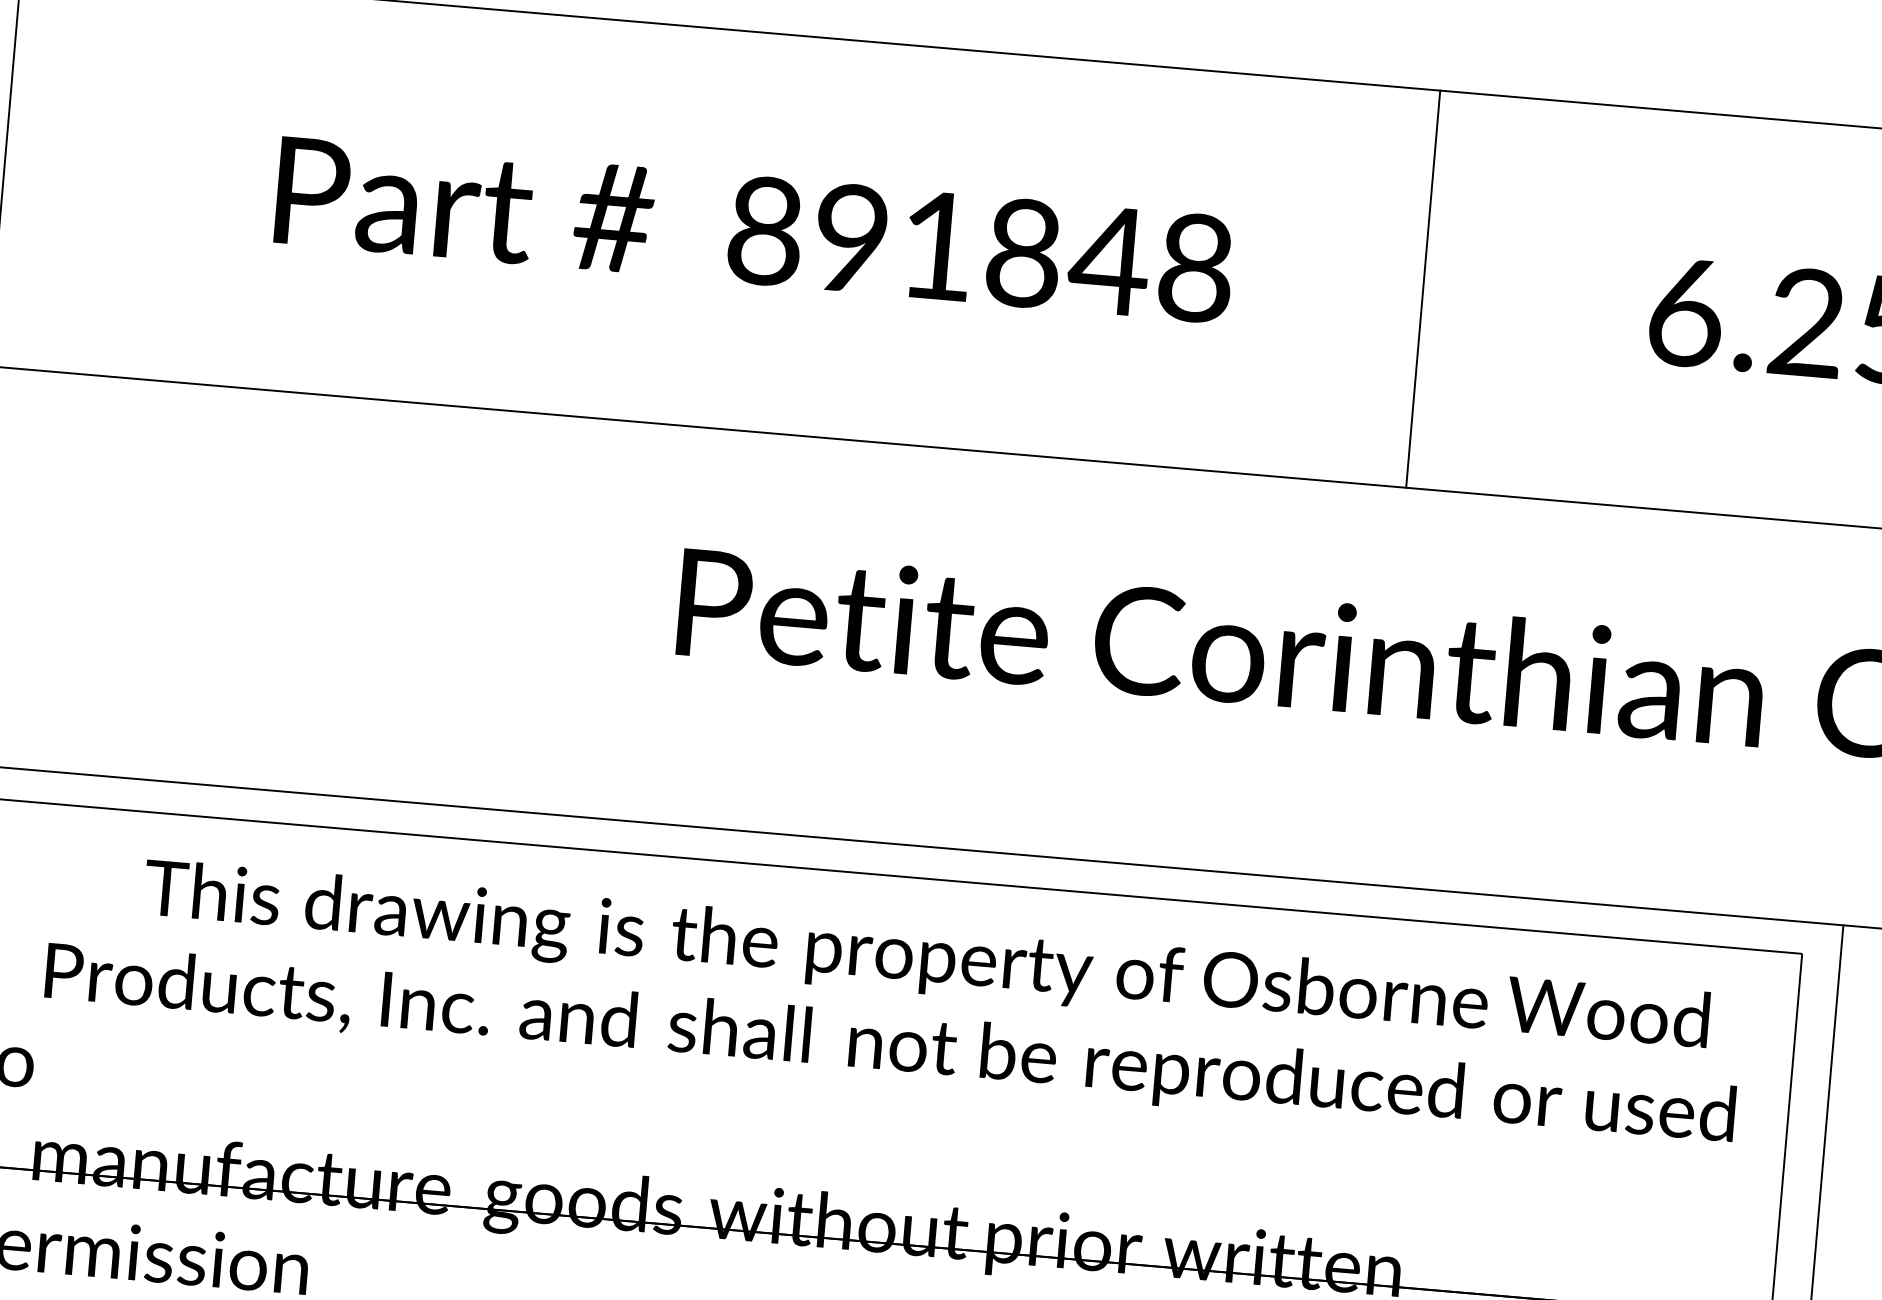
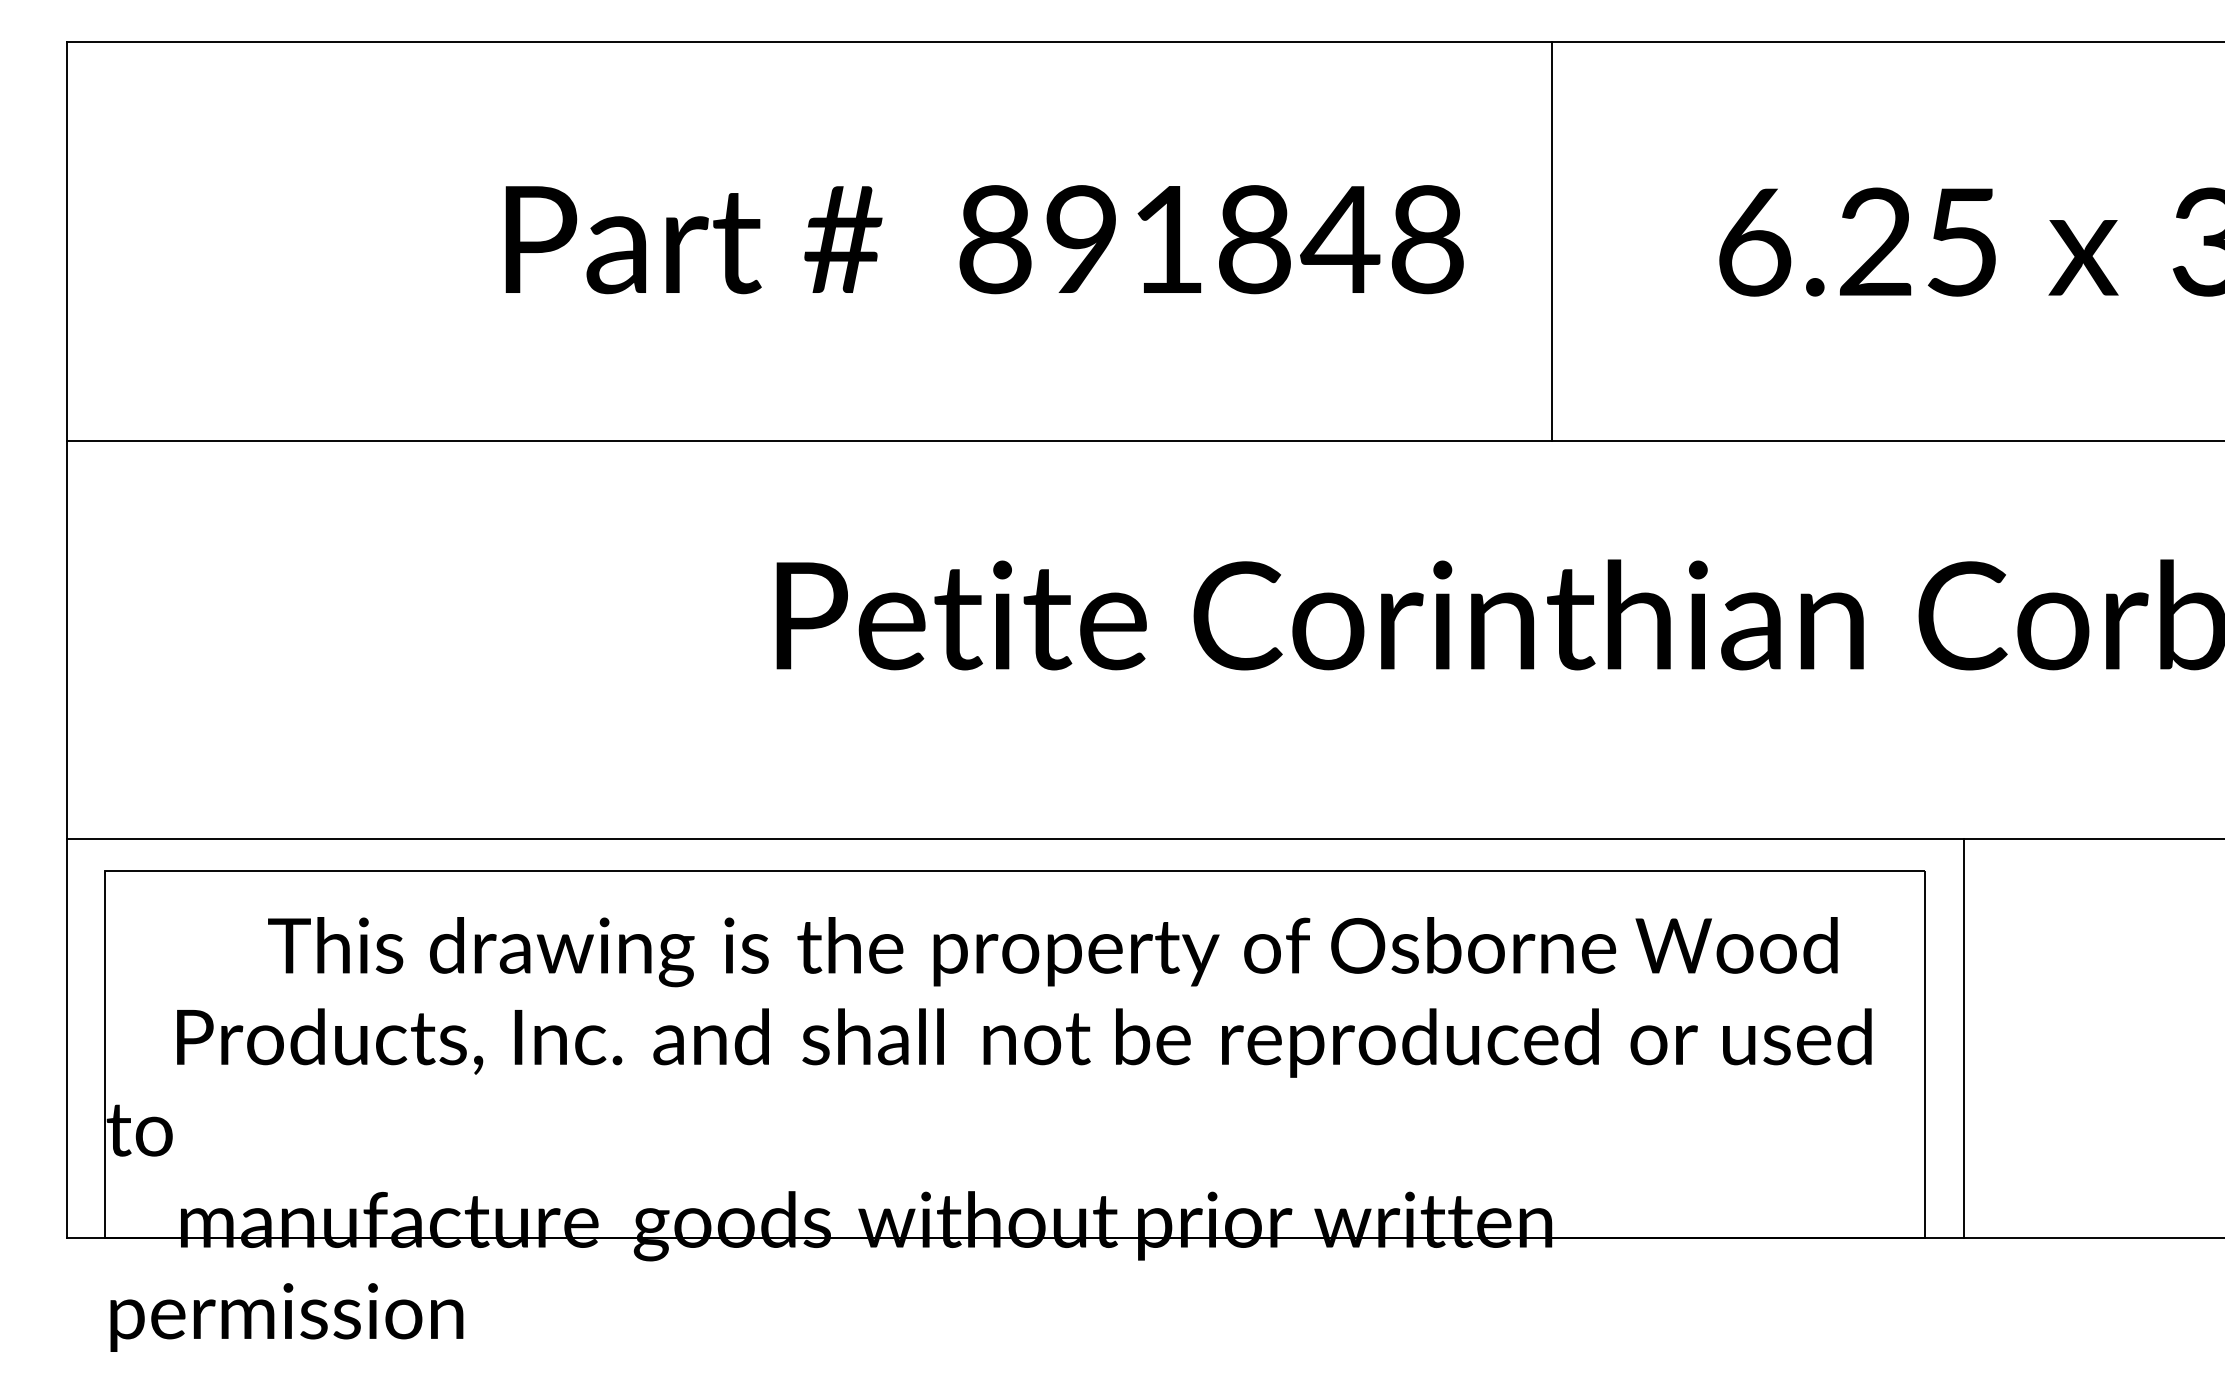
text: (754, 230) -> (984, 239), moved
line: (1423, 288) -> (1551, 240), moved

